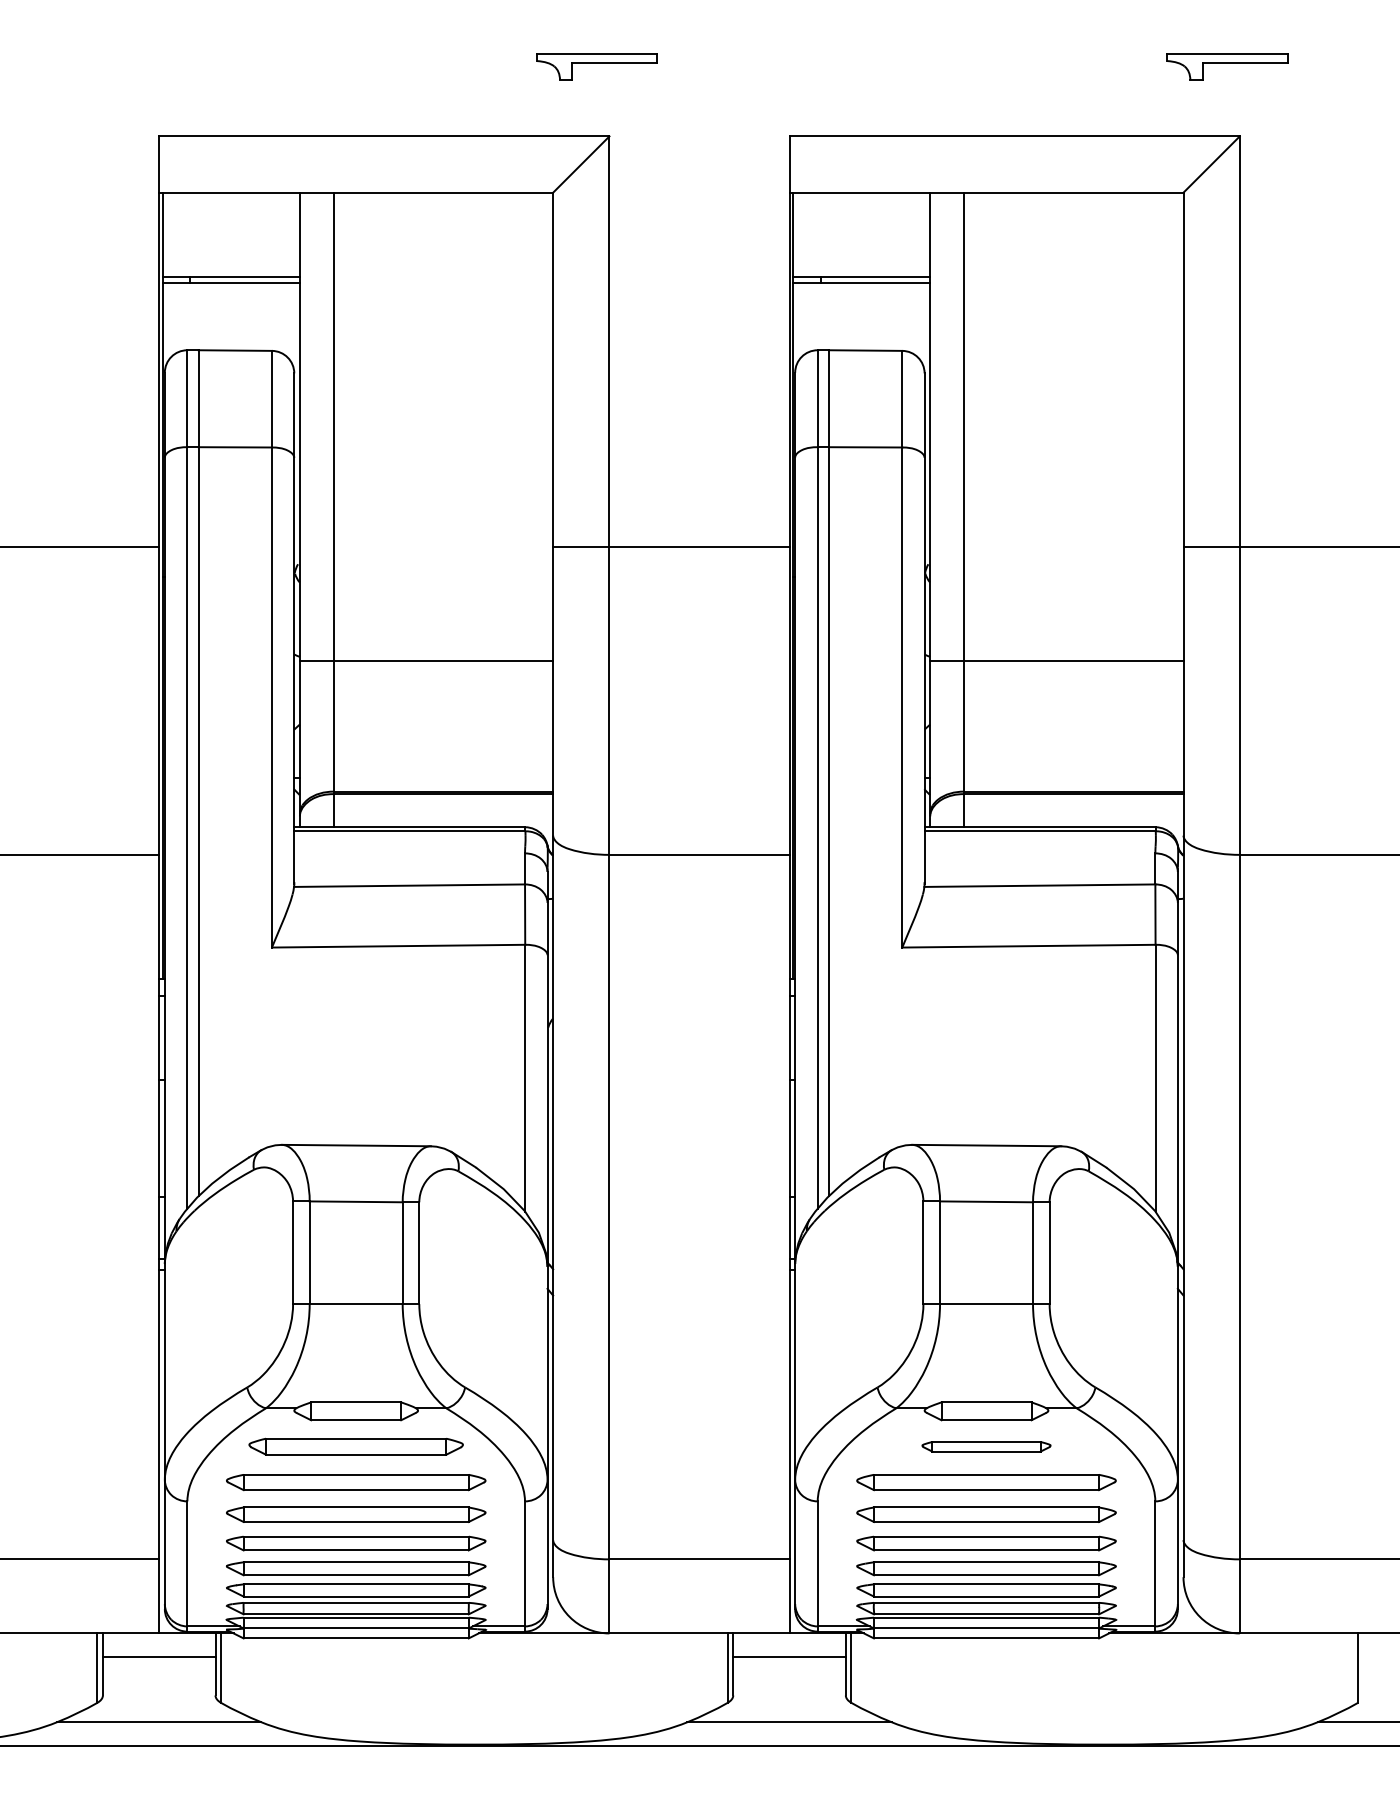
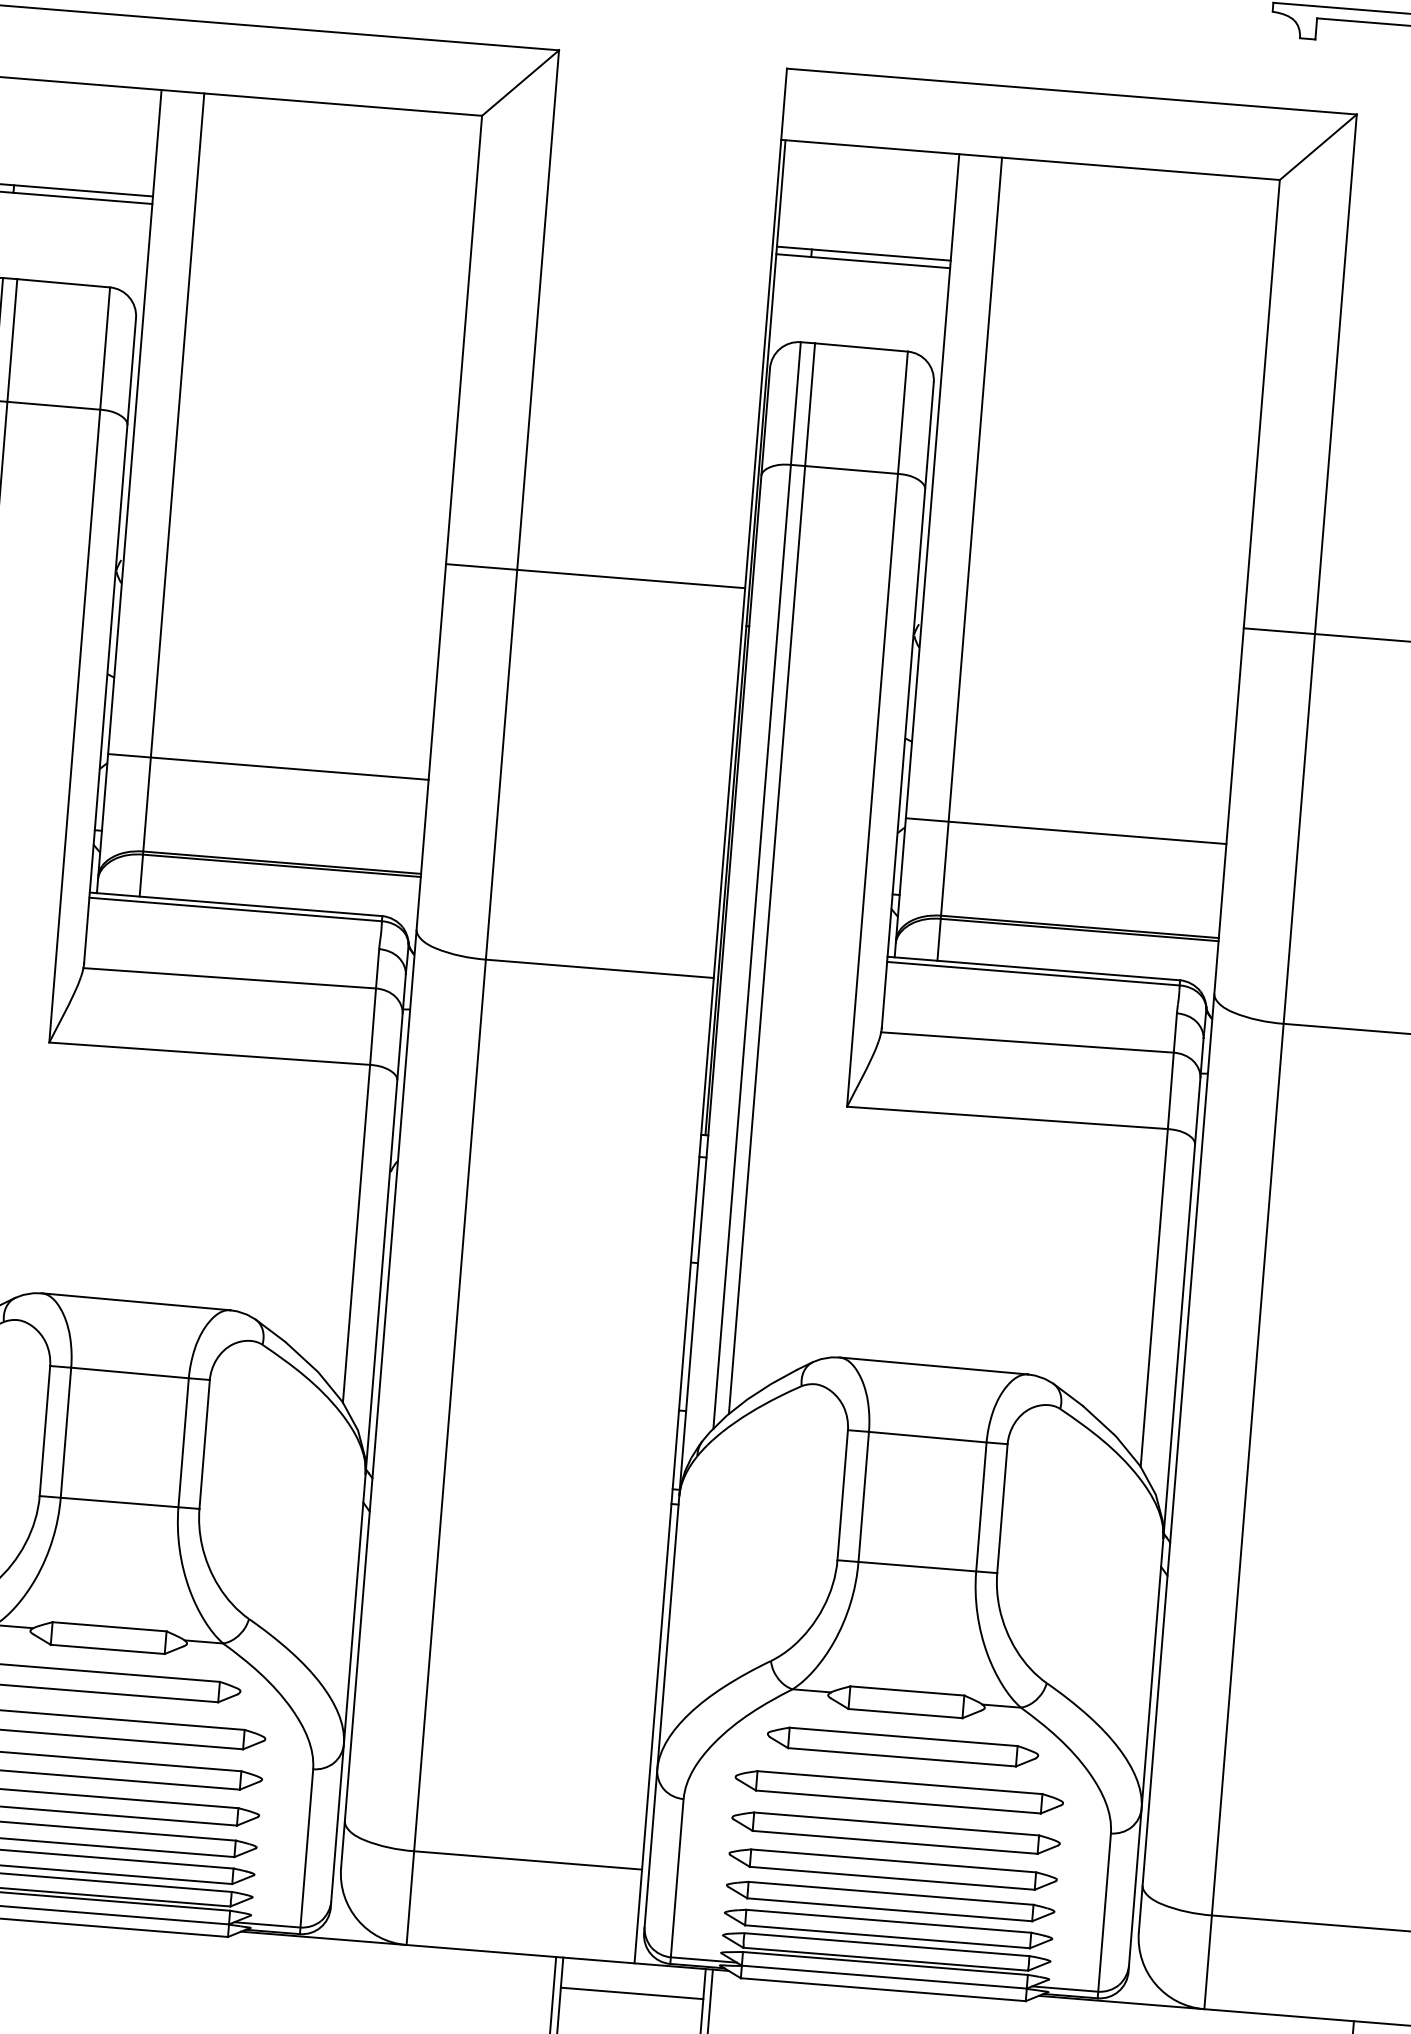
line: (426, 661) -> (268, 767), moved
line: (1056, 661) -> (1065, 831), moved
part: (986, 1446) -> (902, 1746), size x1.67

